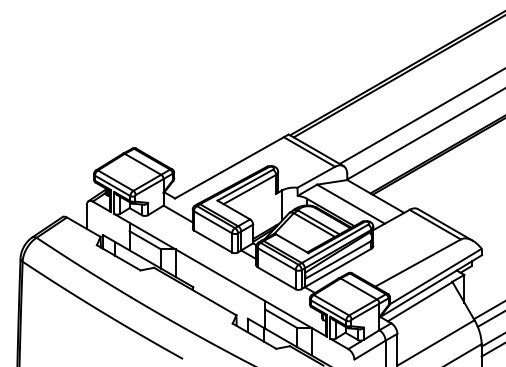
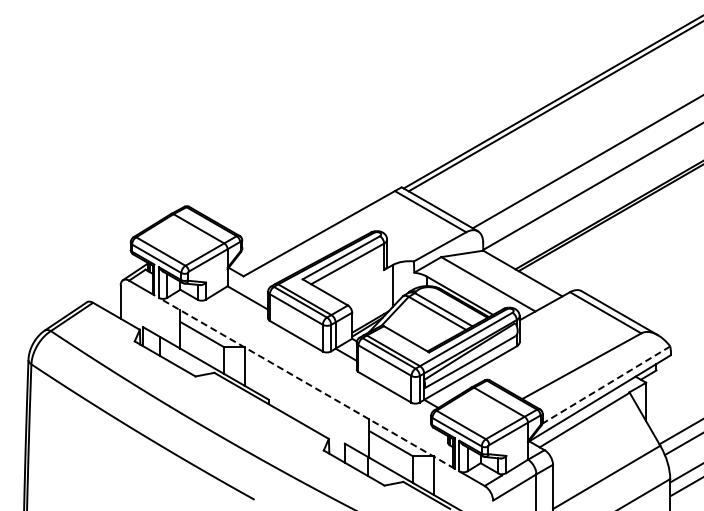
line: (220, 275) -> (306, 383), solid -> dashed
line: (435, 276) -> (606, 385), solid -> dashed

